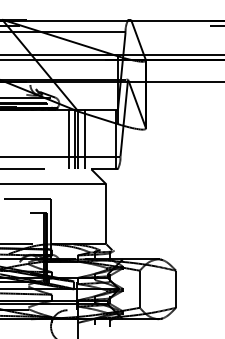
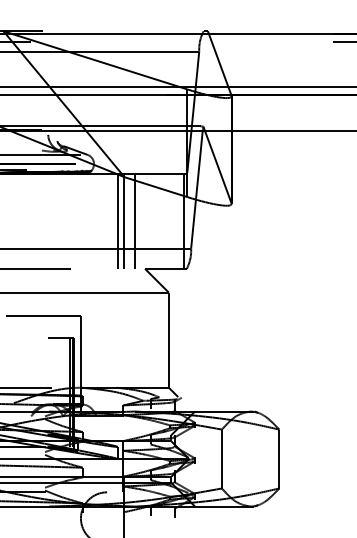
line: (68, 139) -> (108, 221), removed

